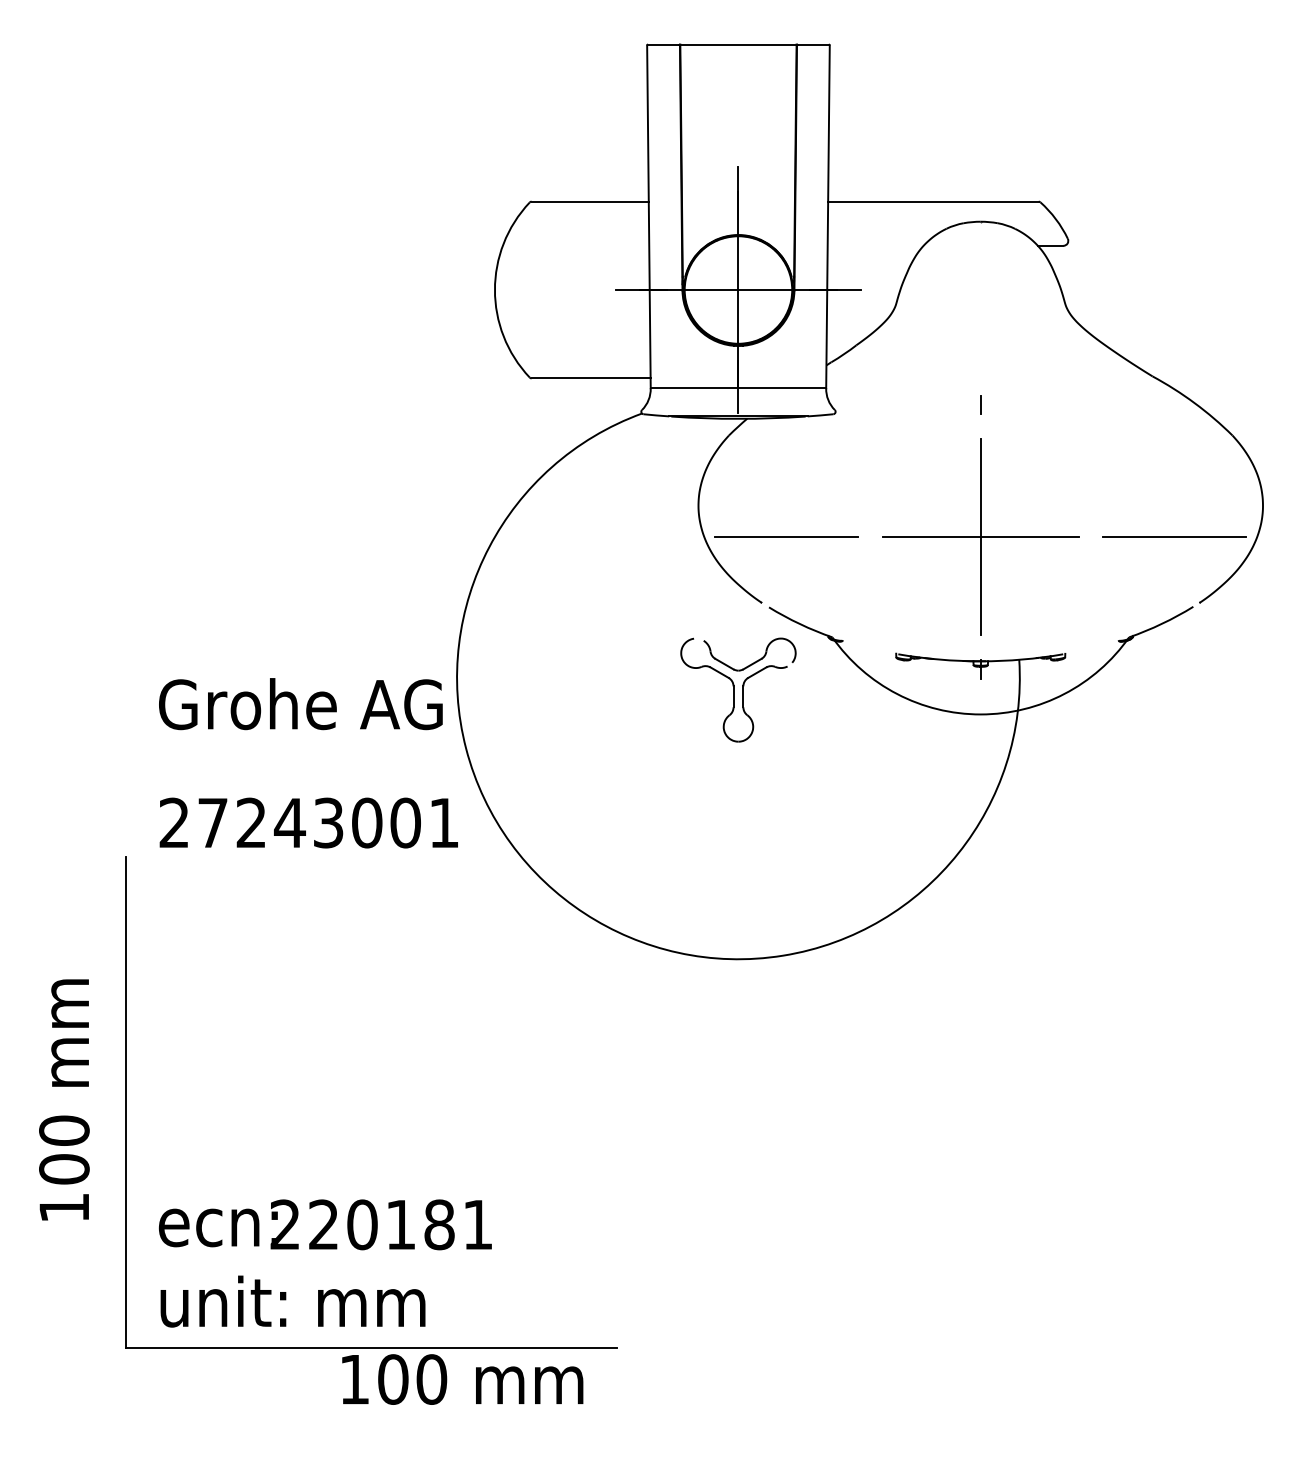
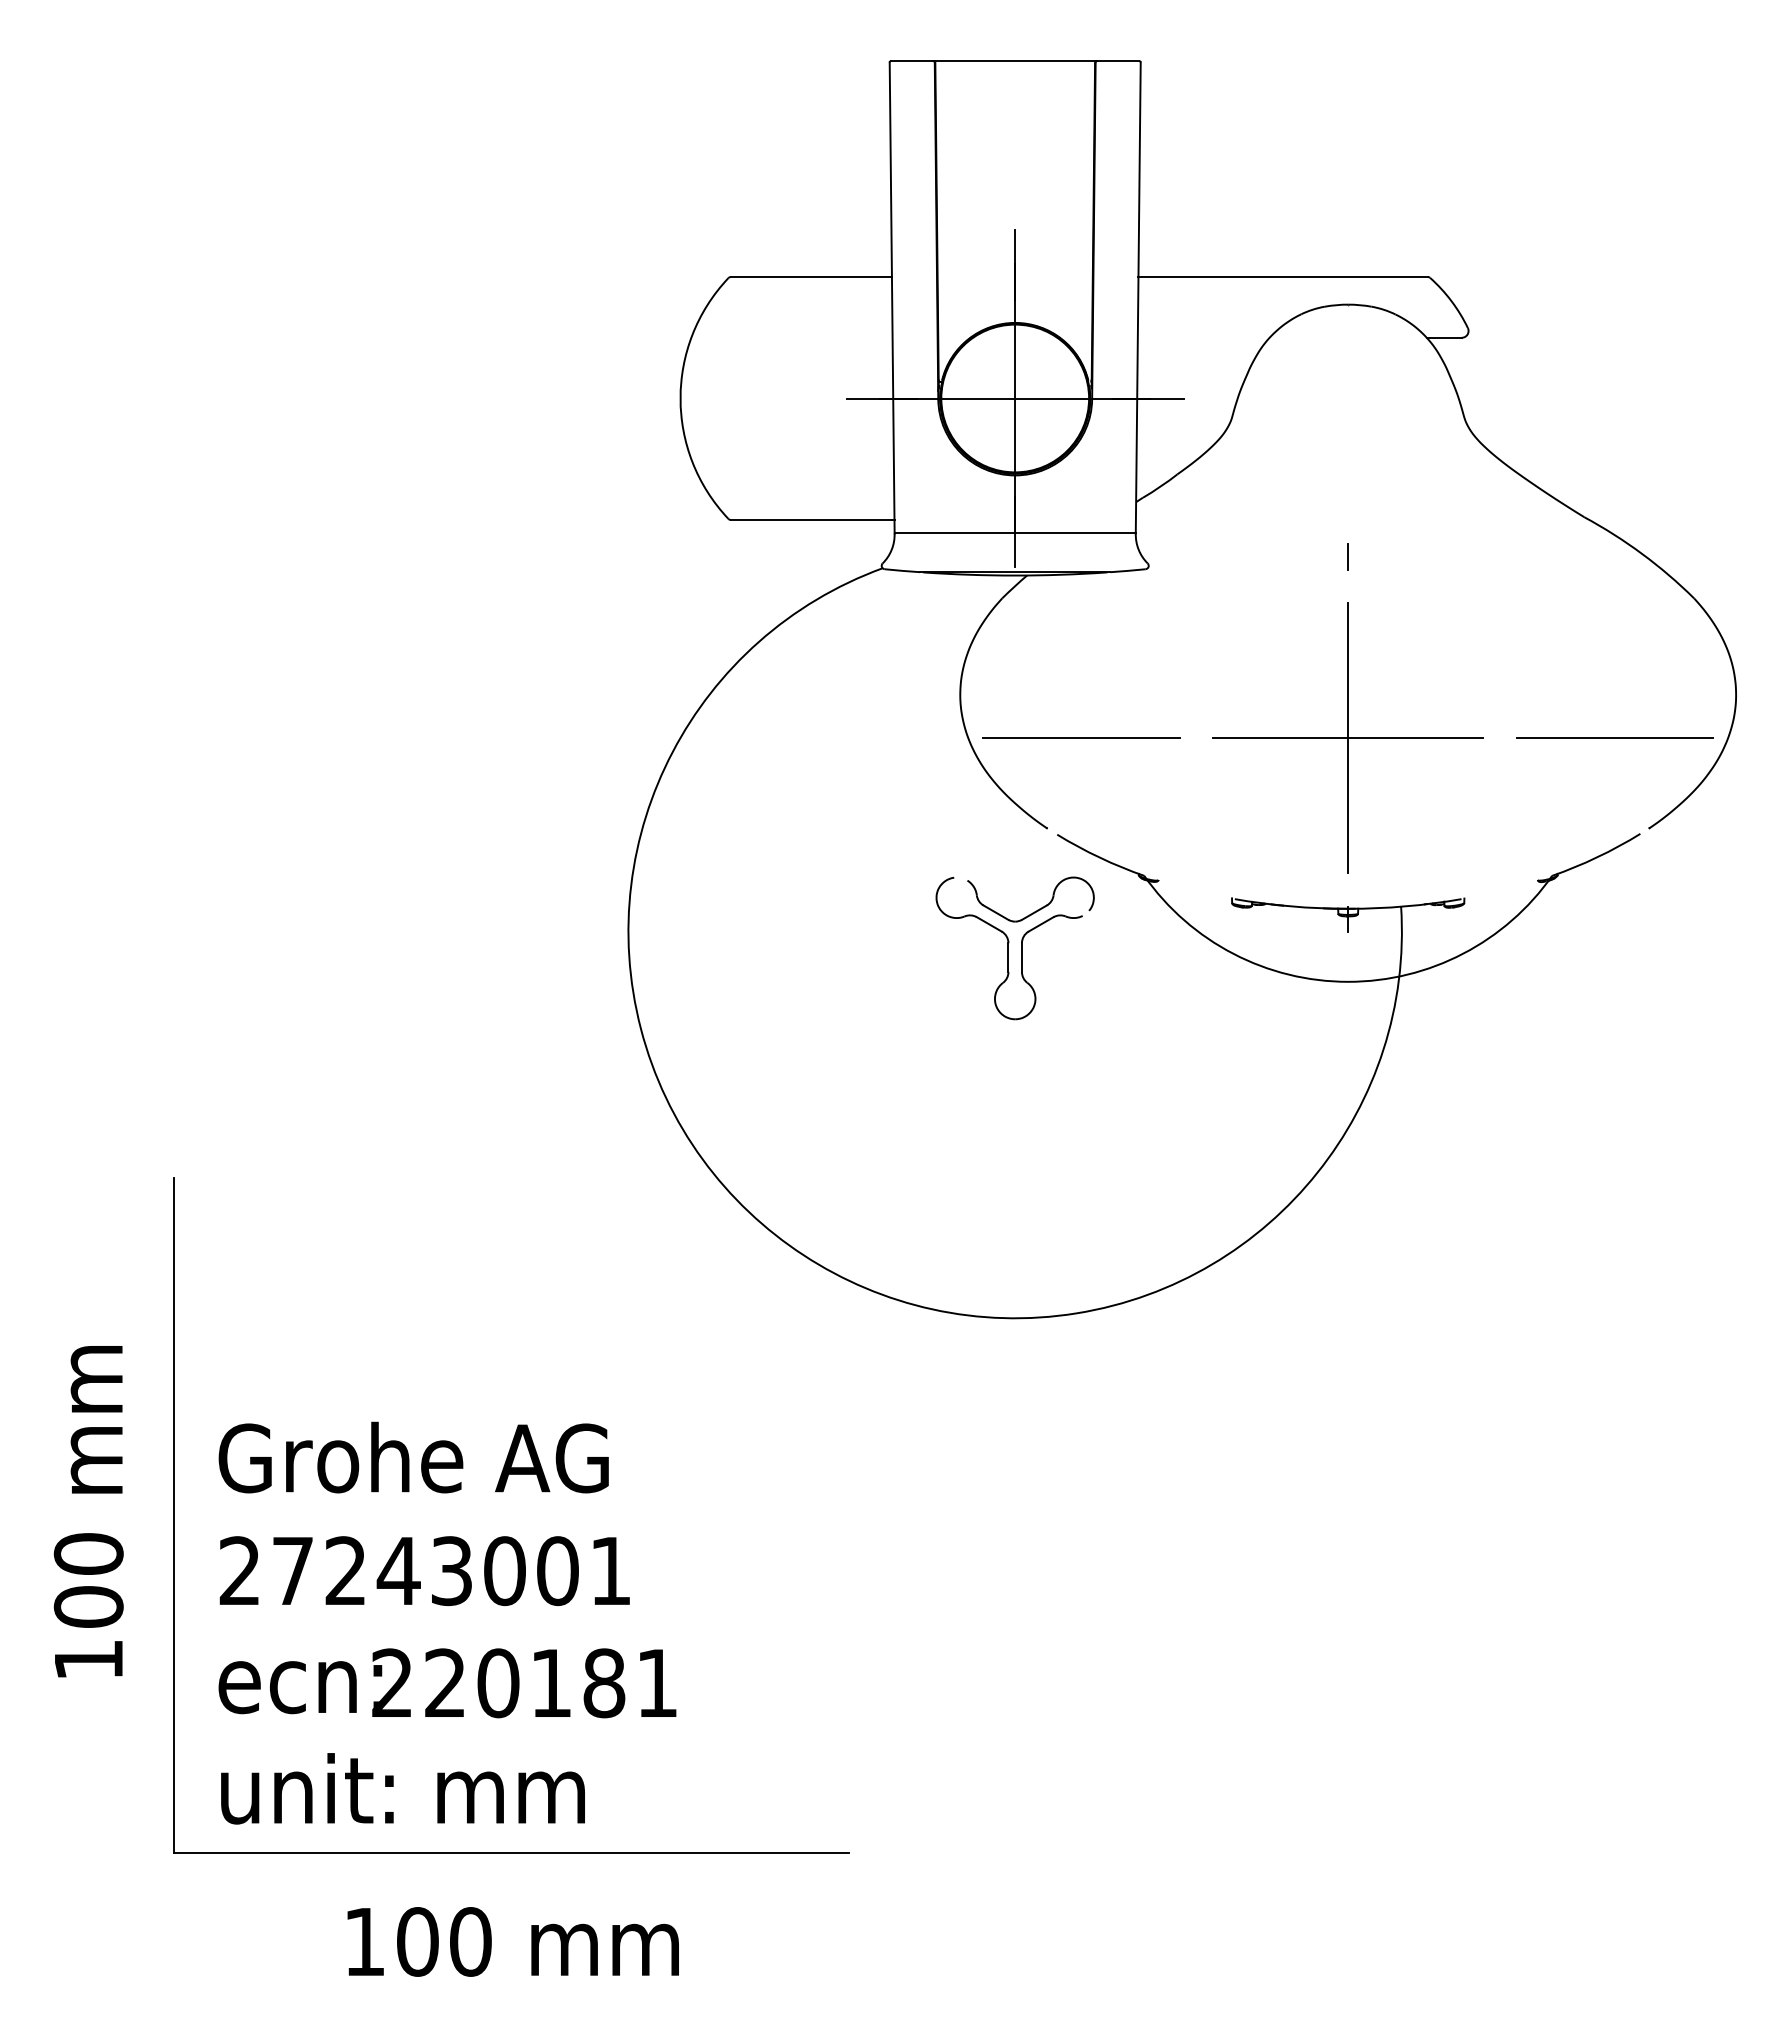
text: (300, 704) -> (413, 1457), moved
text: (308, 823) -> (424, 1571), moved
text: (462, 1379) -> (512, 1941), moved

